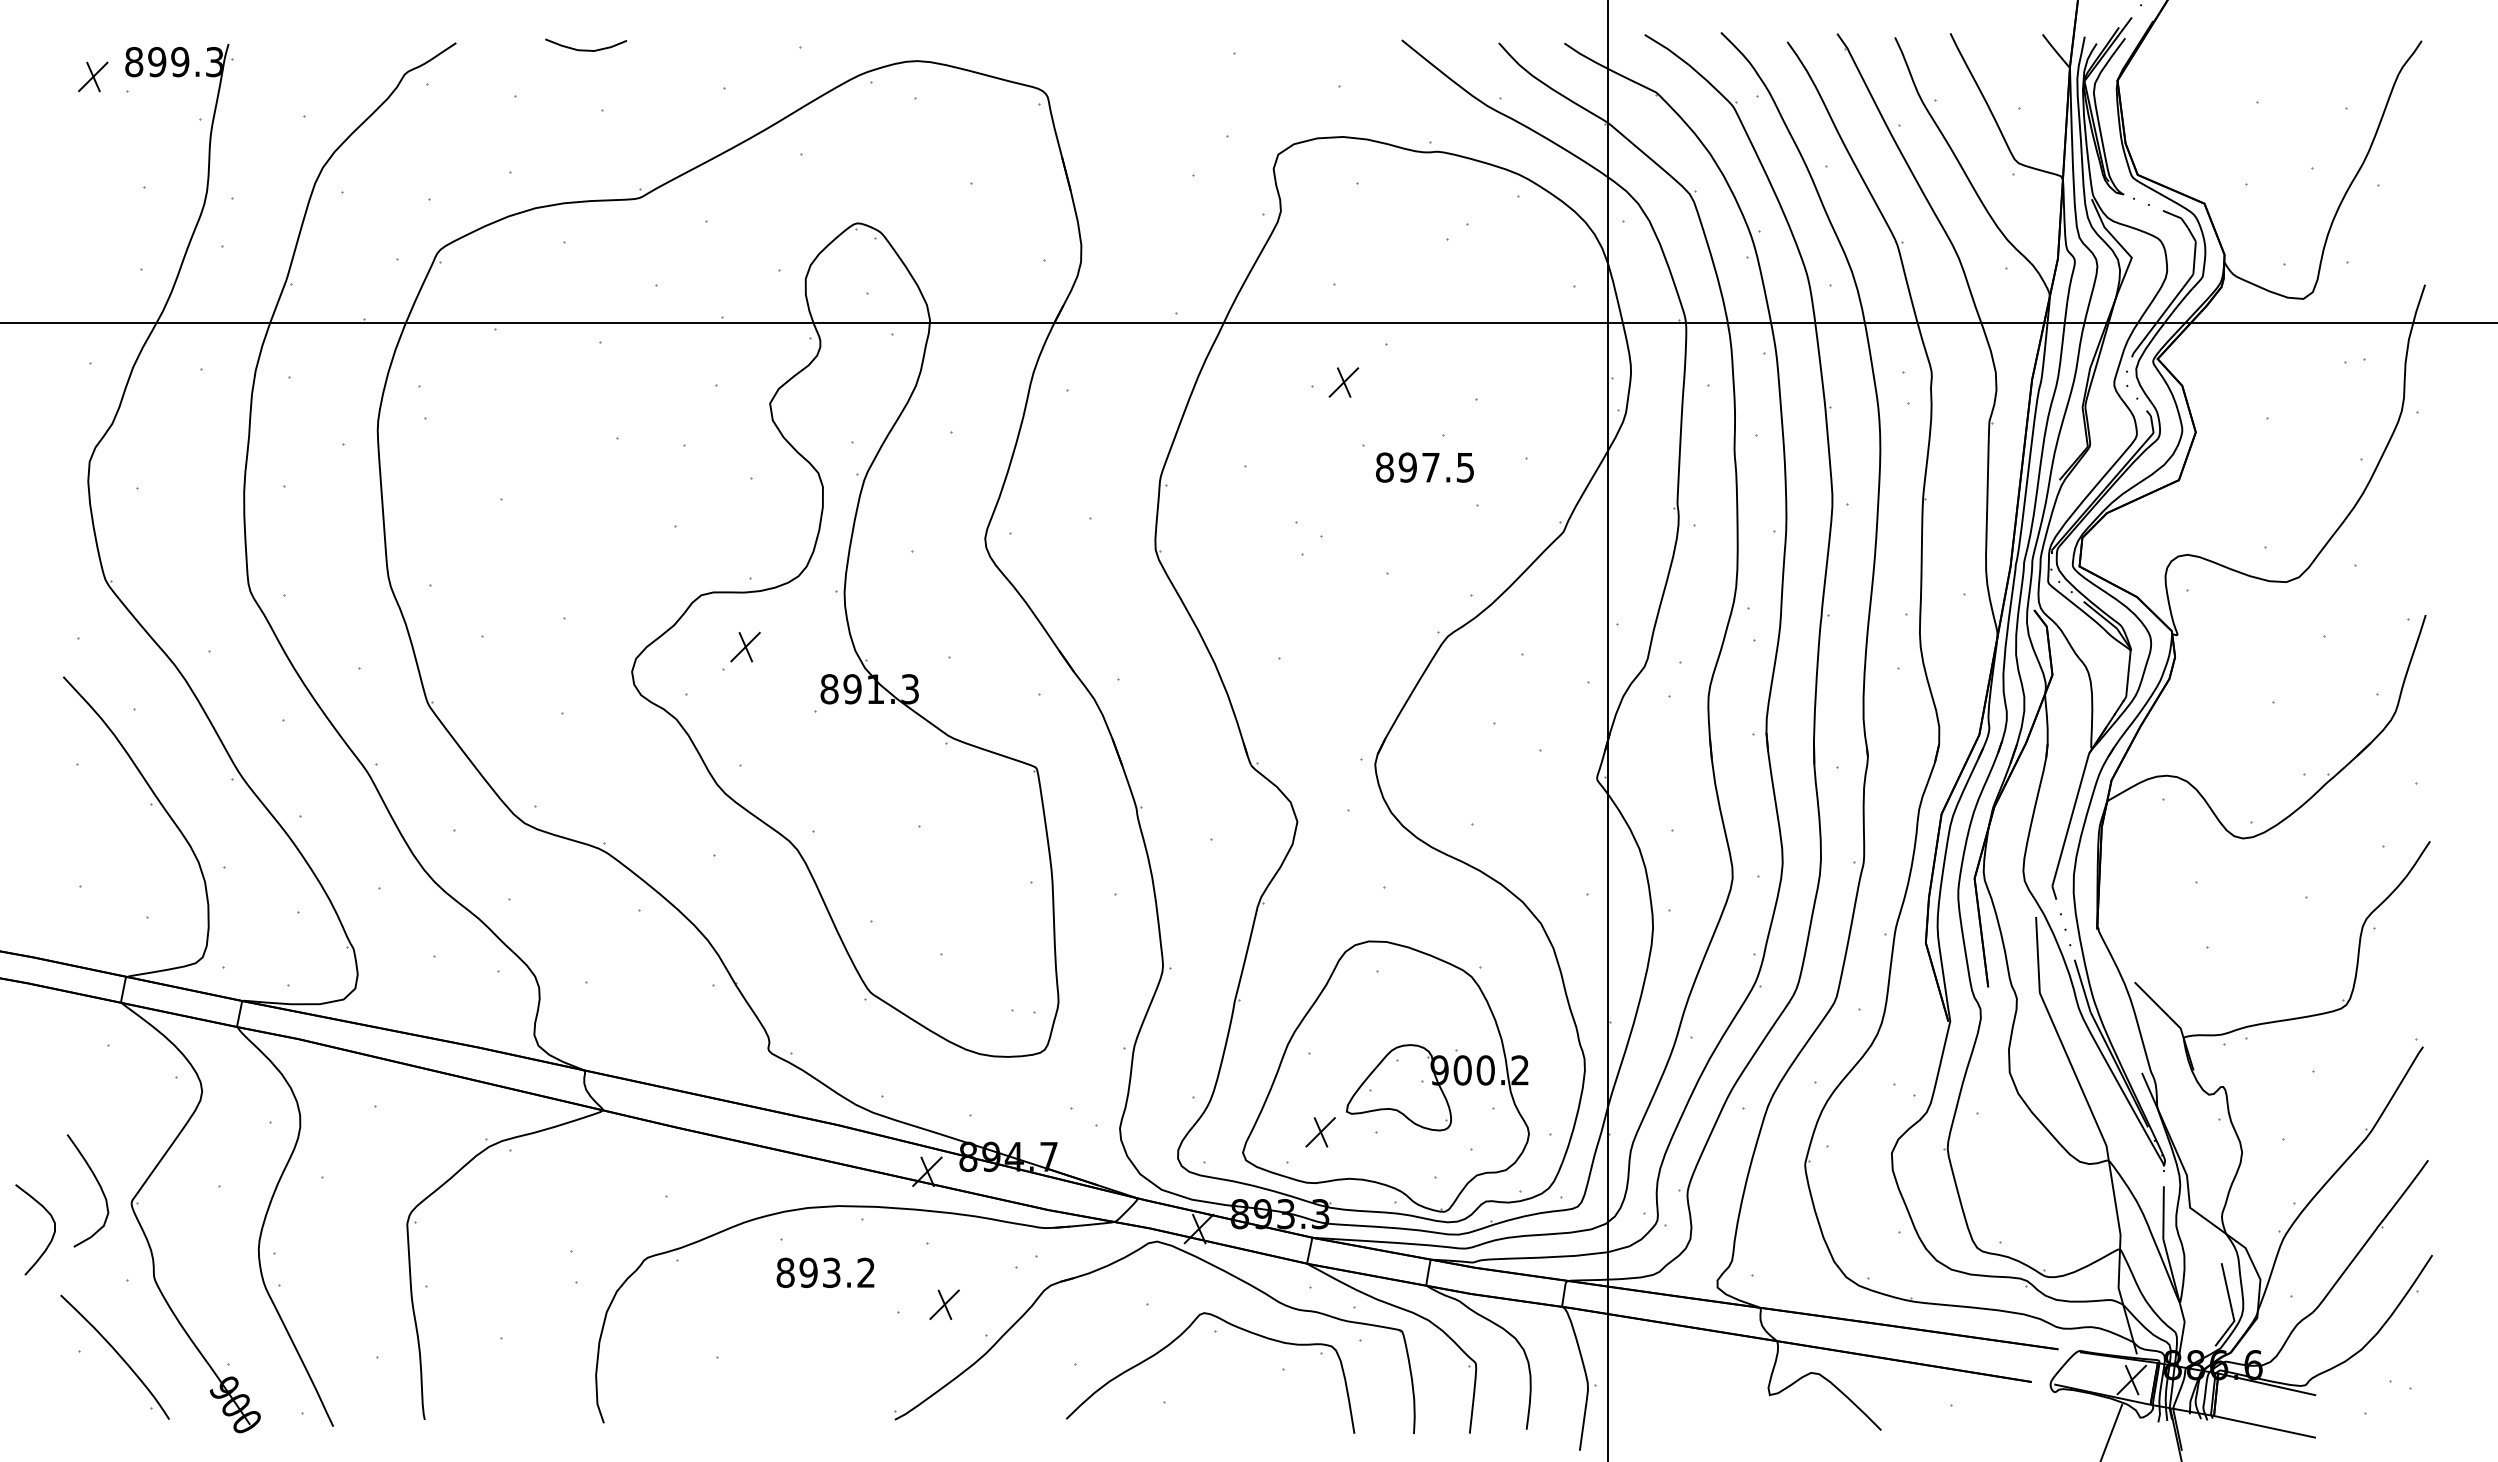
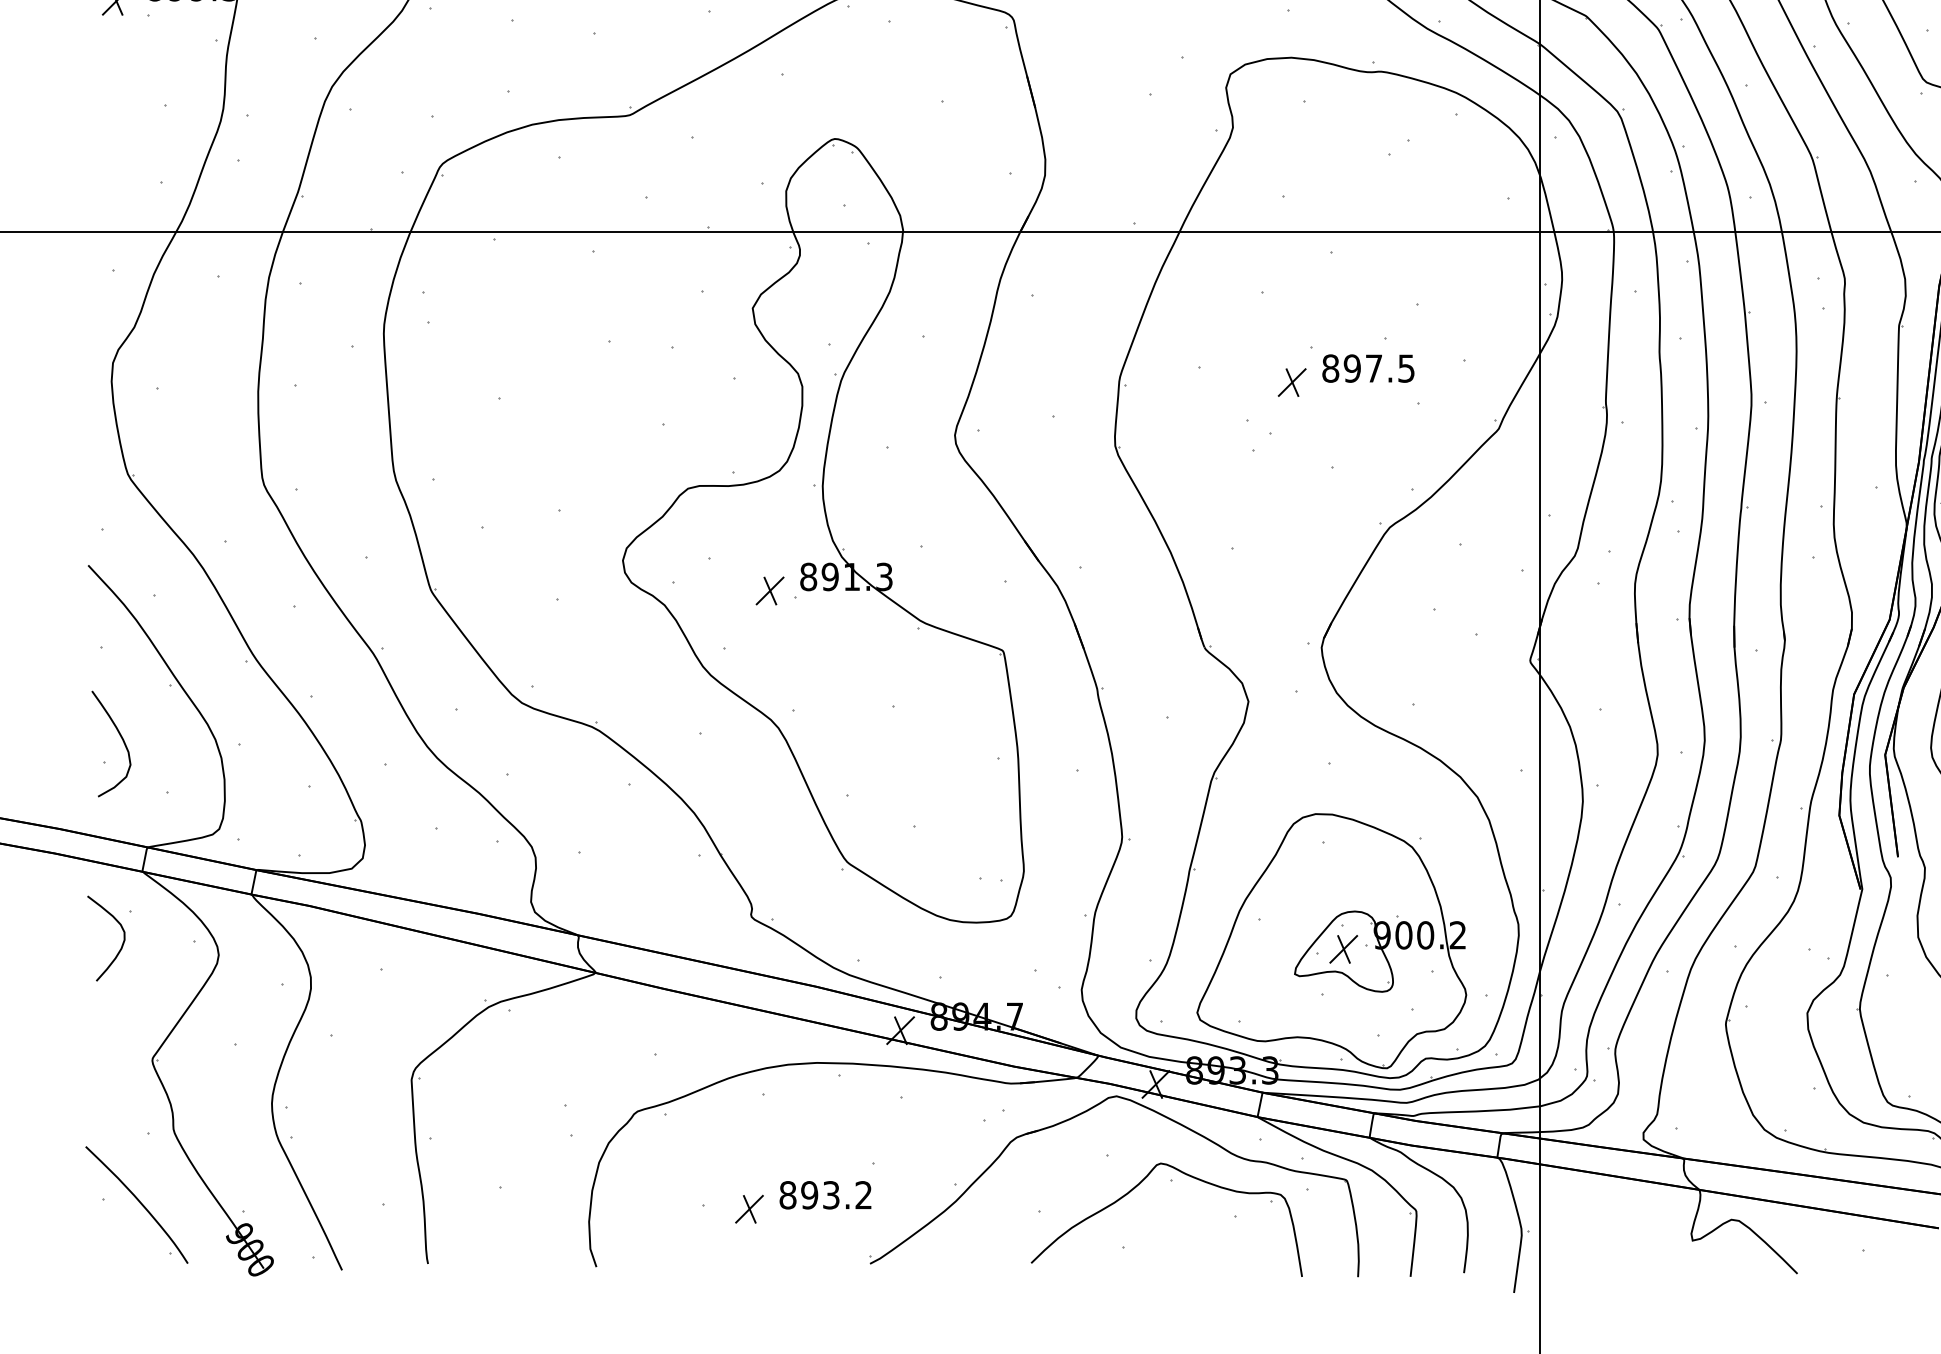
part: (1343, 382) -> (1291, 382), moved
part: (745, 646) -> (770, 590), moved
part: (1320, 1132) -> (1343, 949), moved
curve: (98, 1185) -> (121, 738), moved
curve: (51, 1237) -> (121, 945), moved
text: (825, 1272) -> (825, 1194), moved
part: (944, 1304) -> (749, 1209), moved

